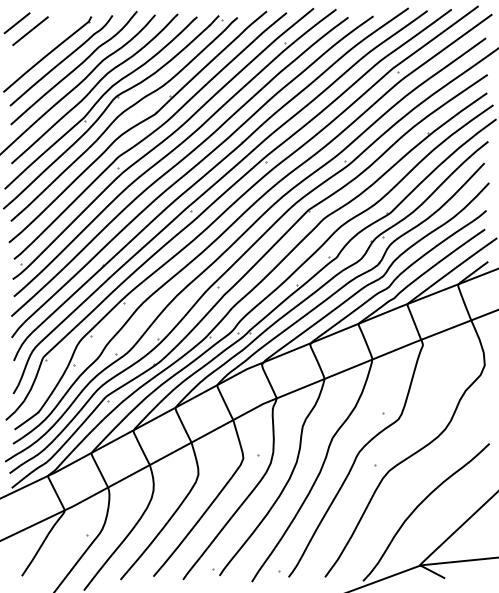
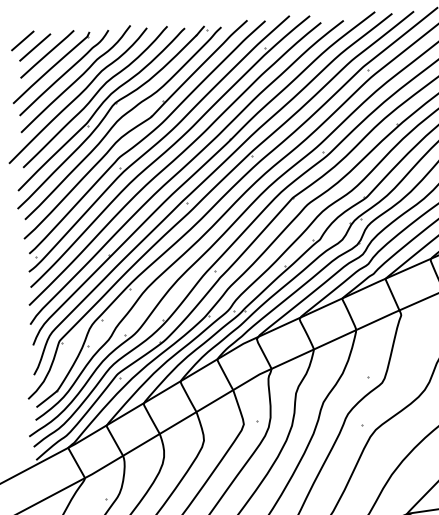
line: (43, 38) -> (47, 53), added

